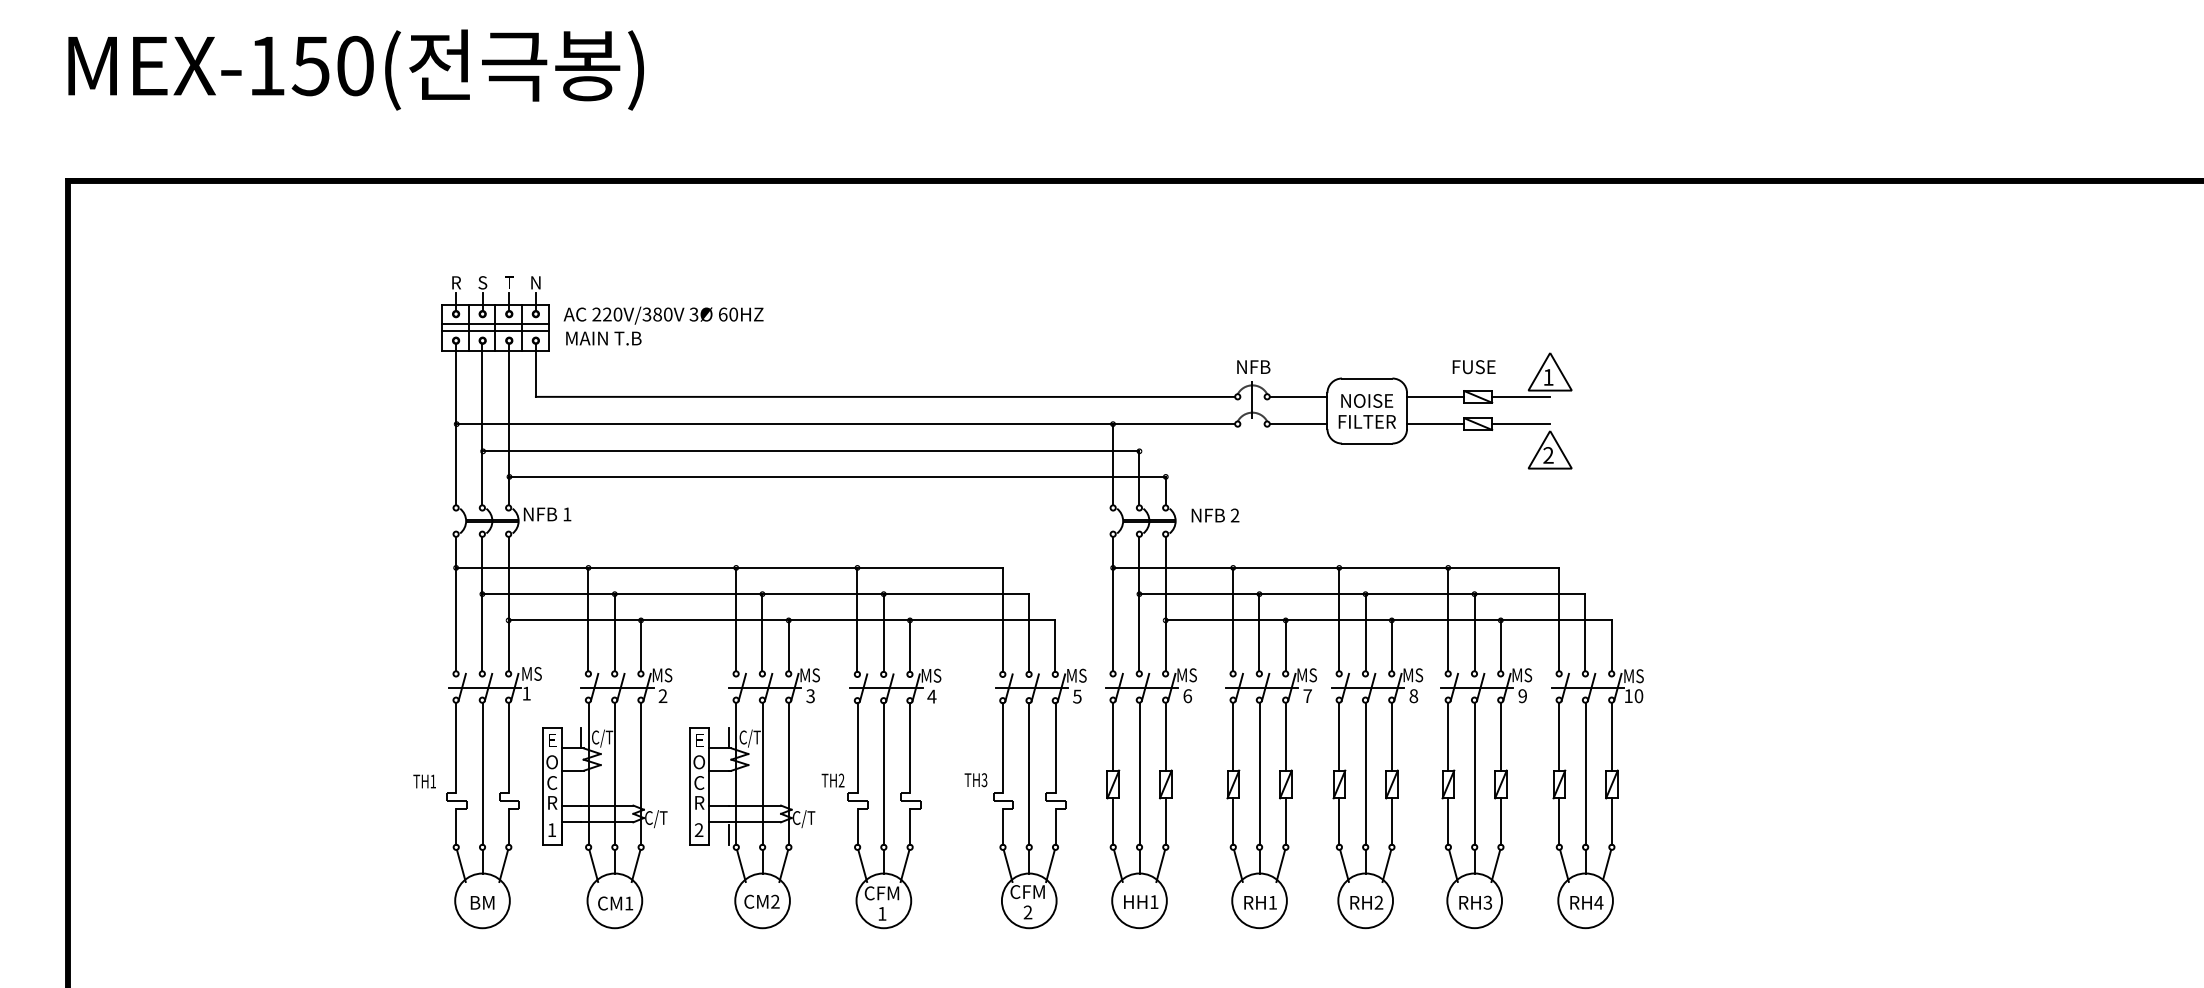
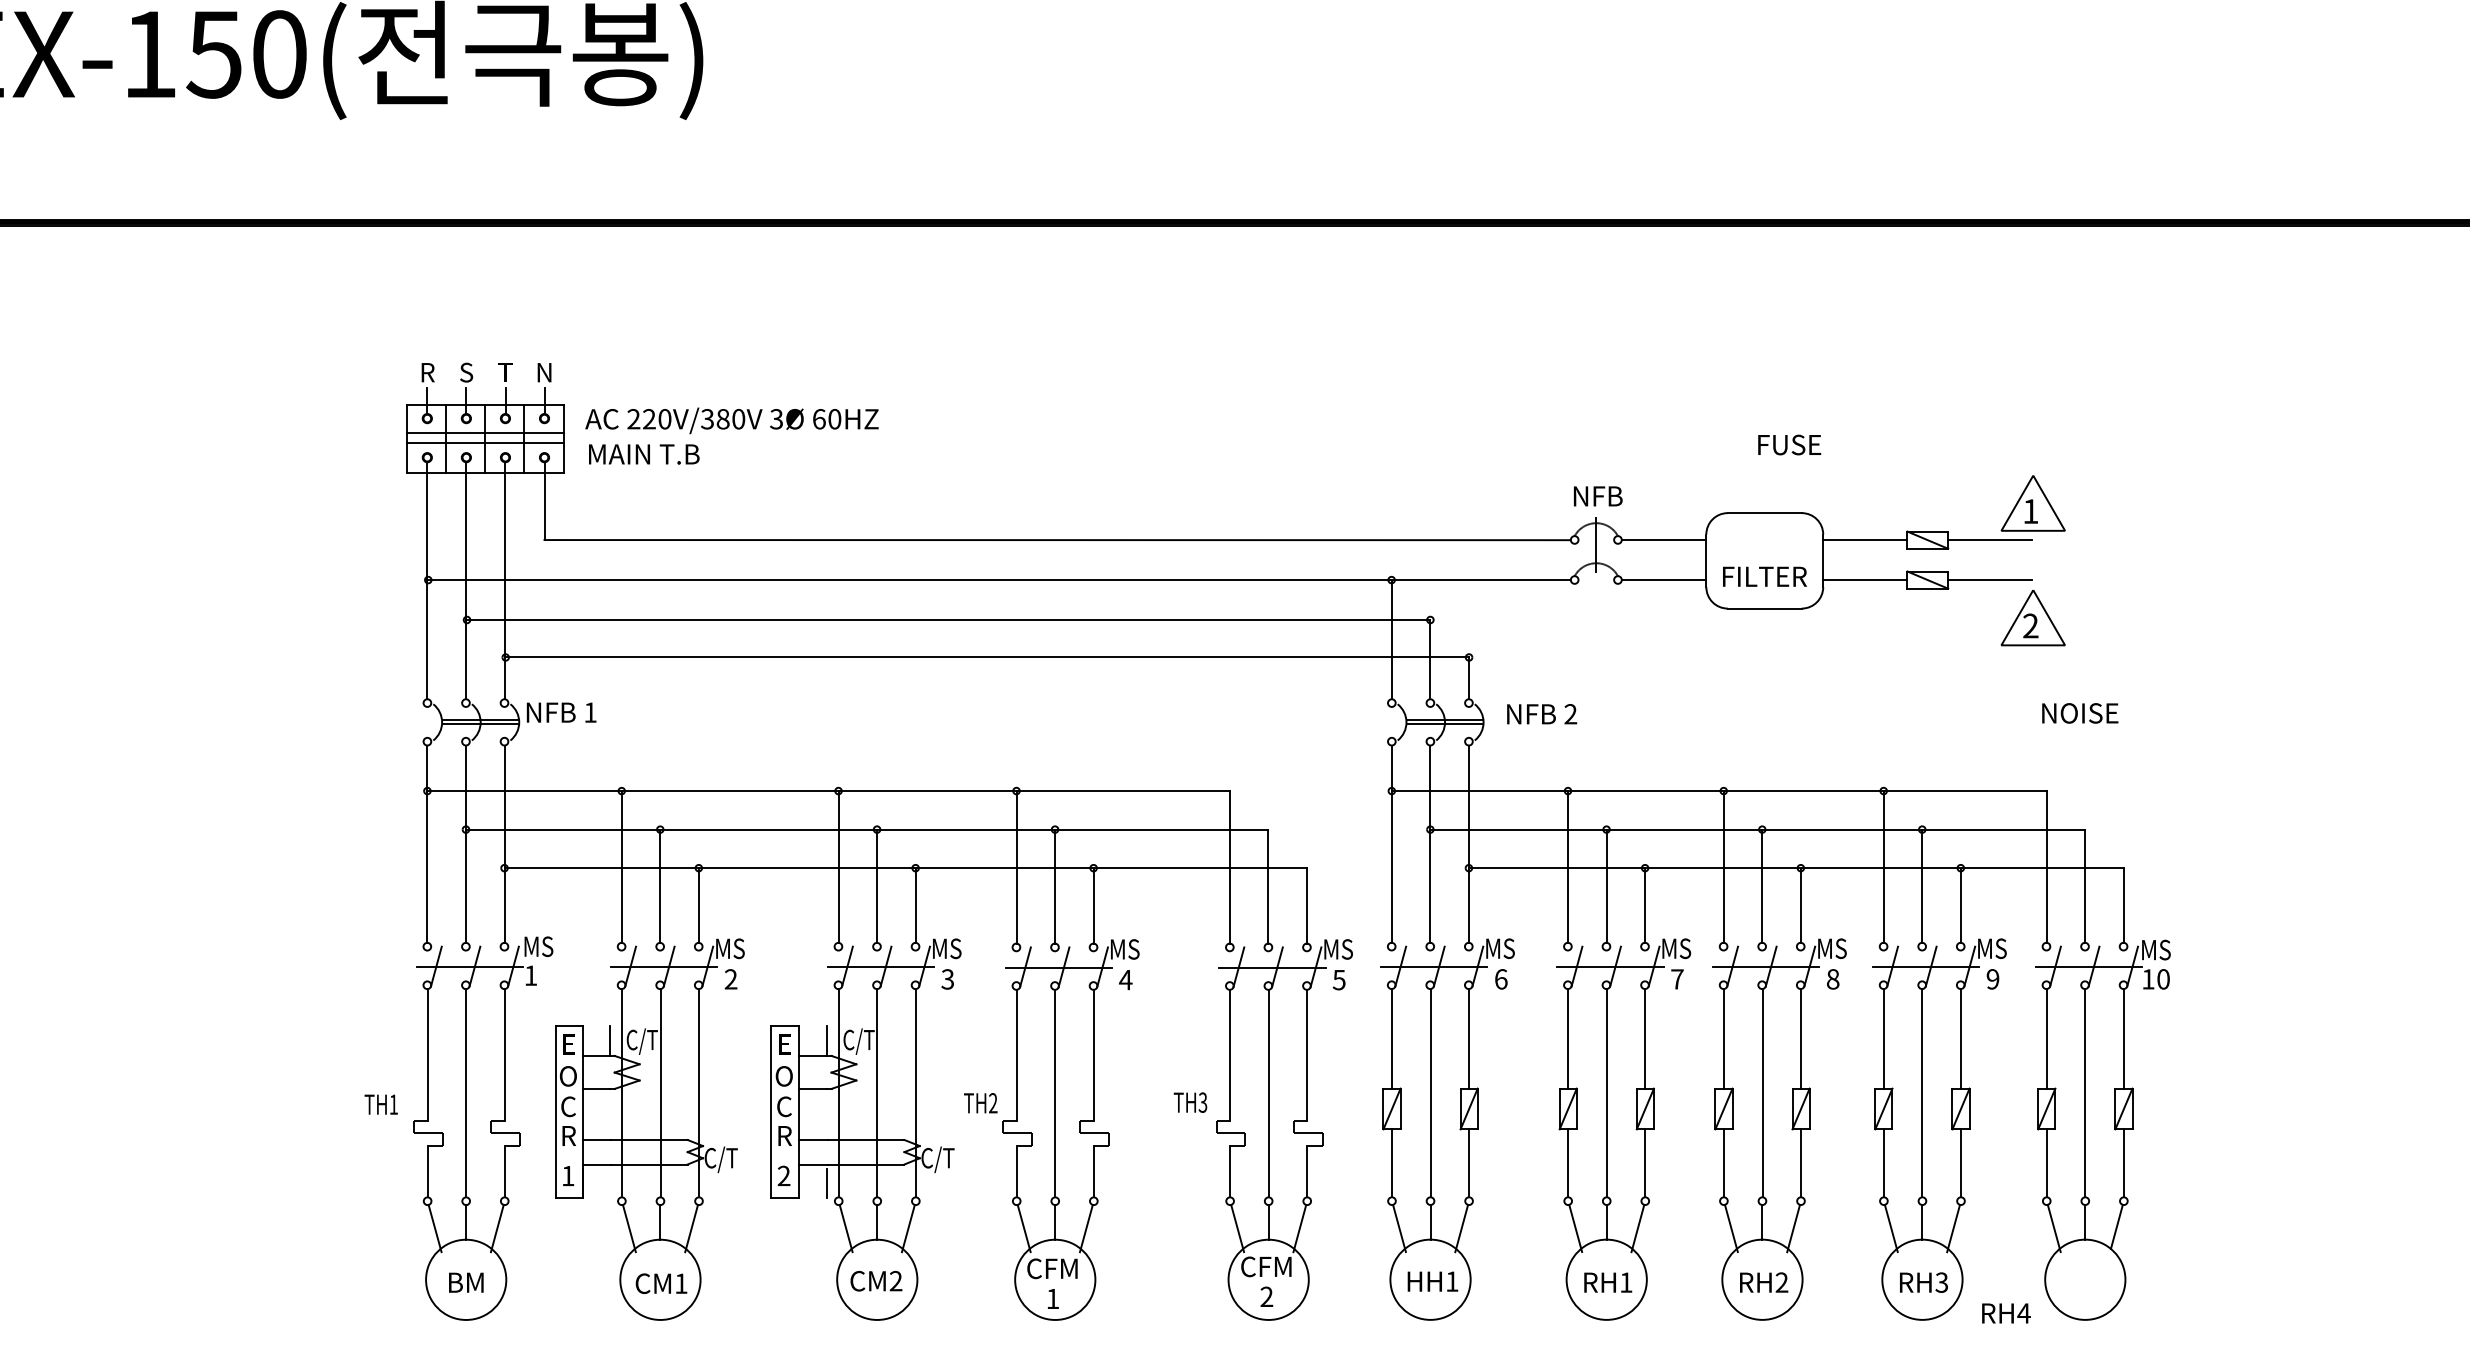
text: (1473, 367) -> (1788, 445), moved
text: (1367, 400) -> (2080, 712), moved
text: (1586, 902) -> (2005, 1313), moved

